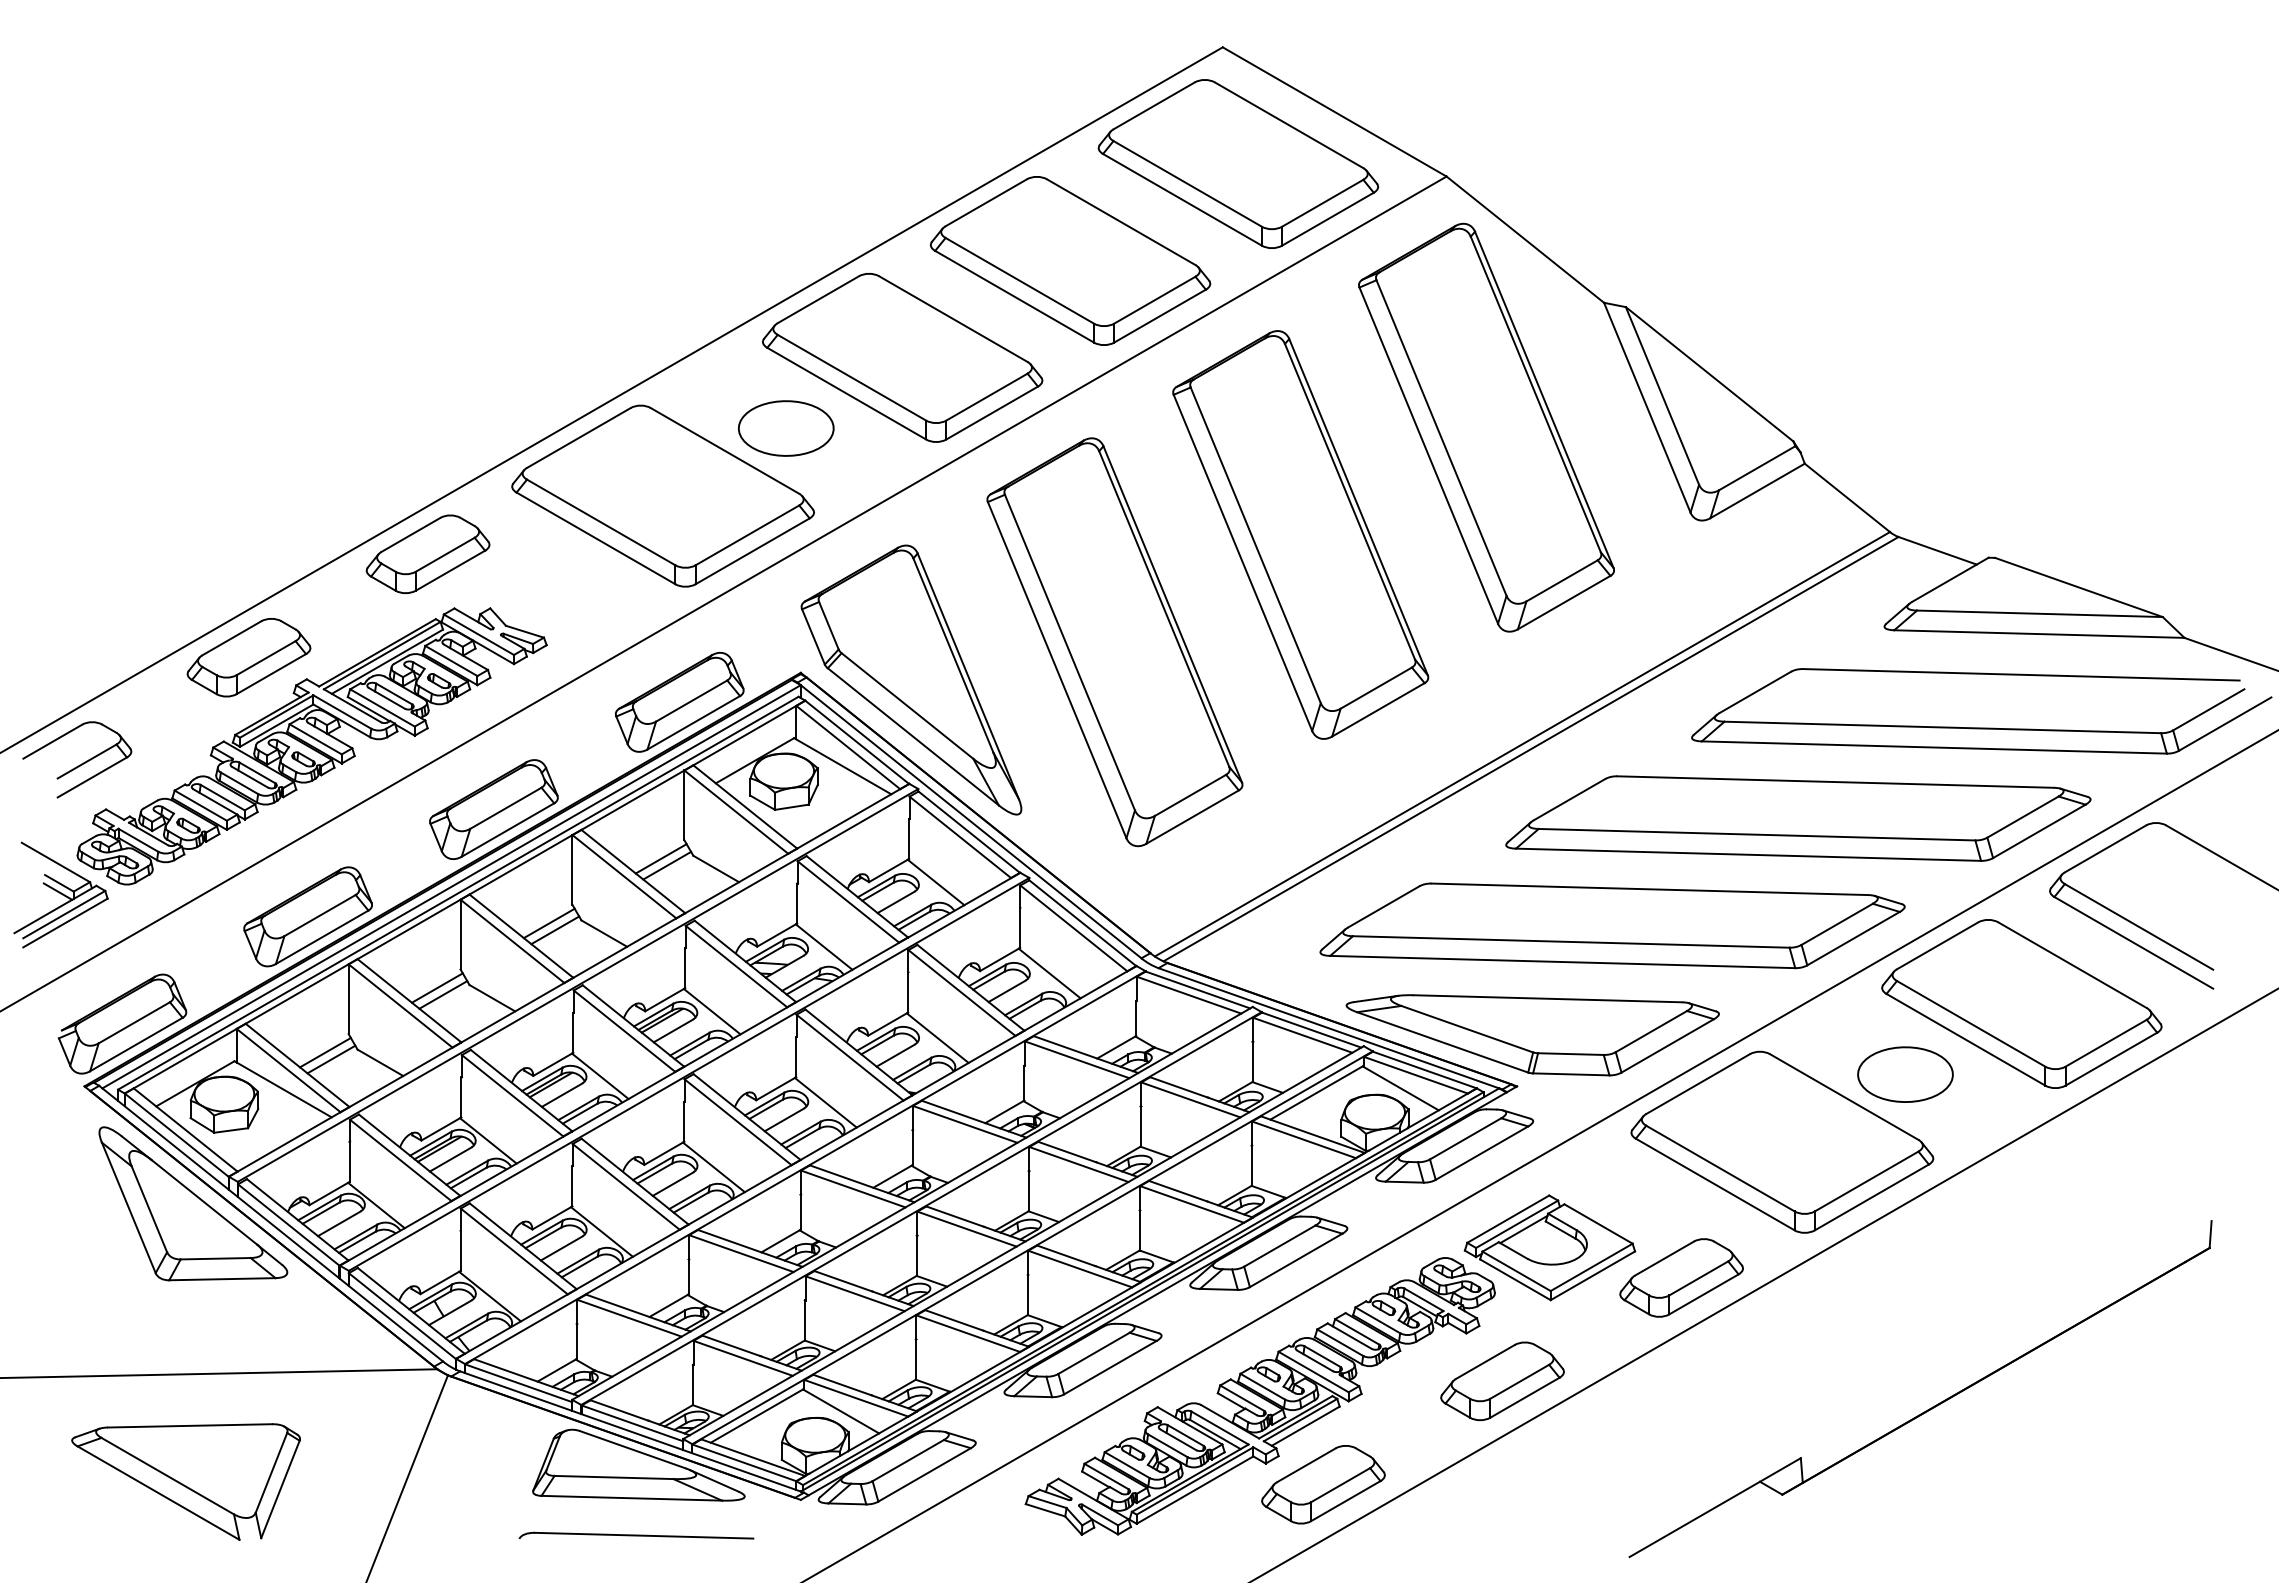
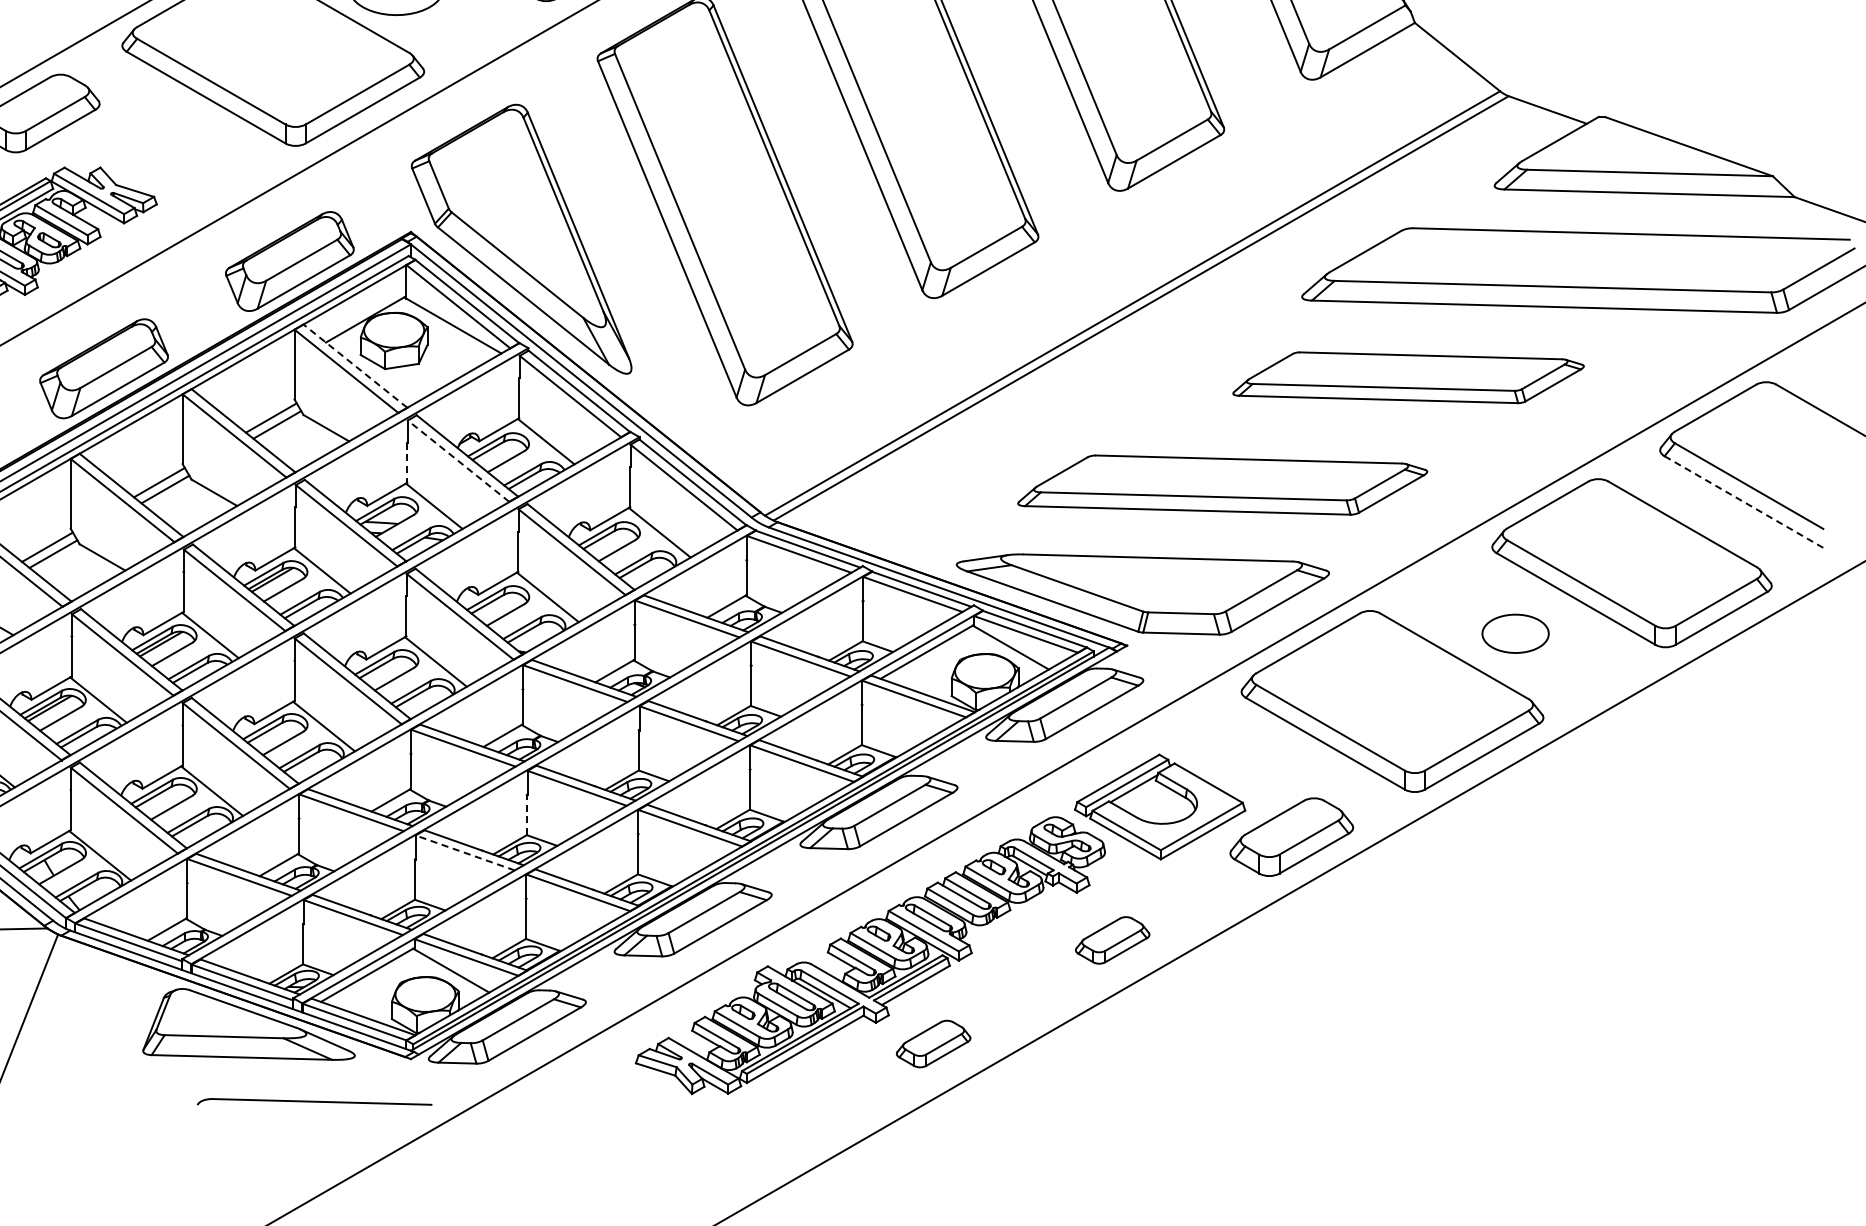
line: (745, 806) -> (355, 365), solid -> dashed
part: (1798, 818) -> (1408, 377), size x0.6
line: (848, 901) -> (458, 460), solid -> dashed
line: (797, 904) -> (407, 463), solid -> dashed
part: (1612, 925) -> (1222, 484), size x0.7
line: (2133, 942) -> (1743, 501), solid -> dashed
part: (1905, 1074) -> (1515, 633), size x0.7
line: (916, 1255) -> (526, 814), solid -> dashed
line: (855, 1293) -> (465, 852), solid -> dashed
part: (1502, 1380) -> (1112, 939), size x0.6
part: (1932, 1406) -> (1542, 965), removed
part: (1323, 1484) -> (933, 1043), size x0.6
part: (636, 1535) -> (314, 1101), moved

